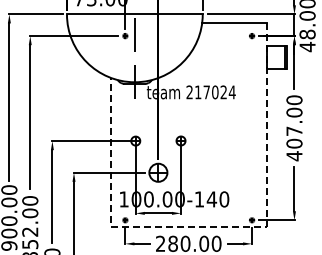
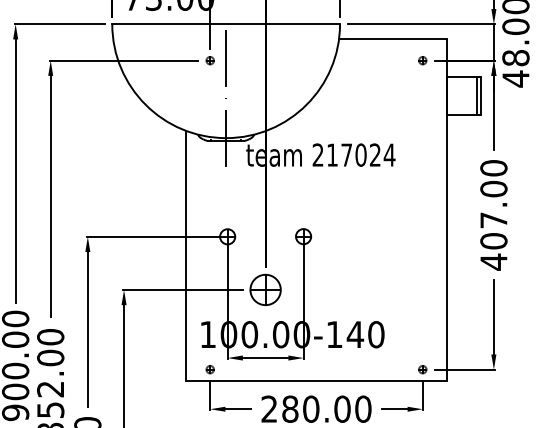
line: (215, 227) -> (361, 381), dashed -> solid

